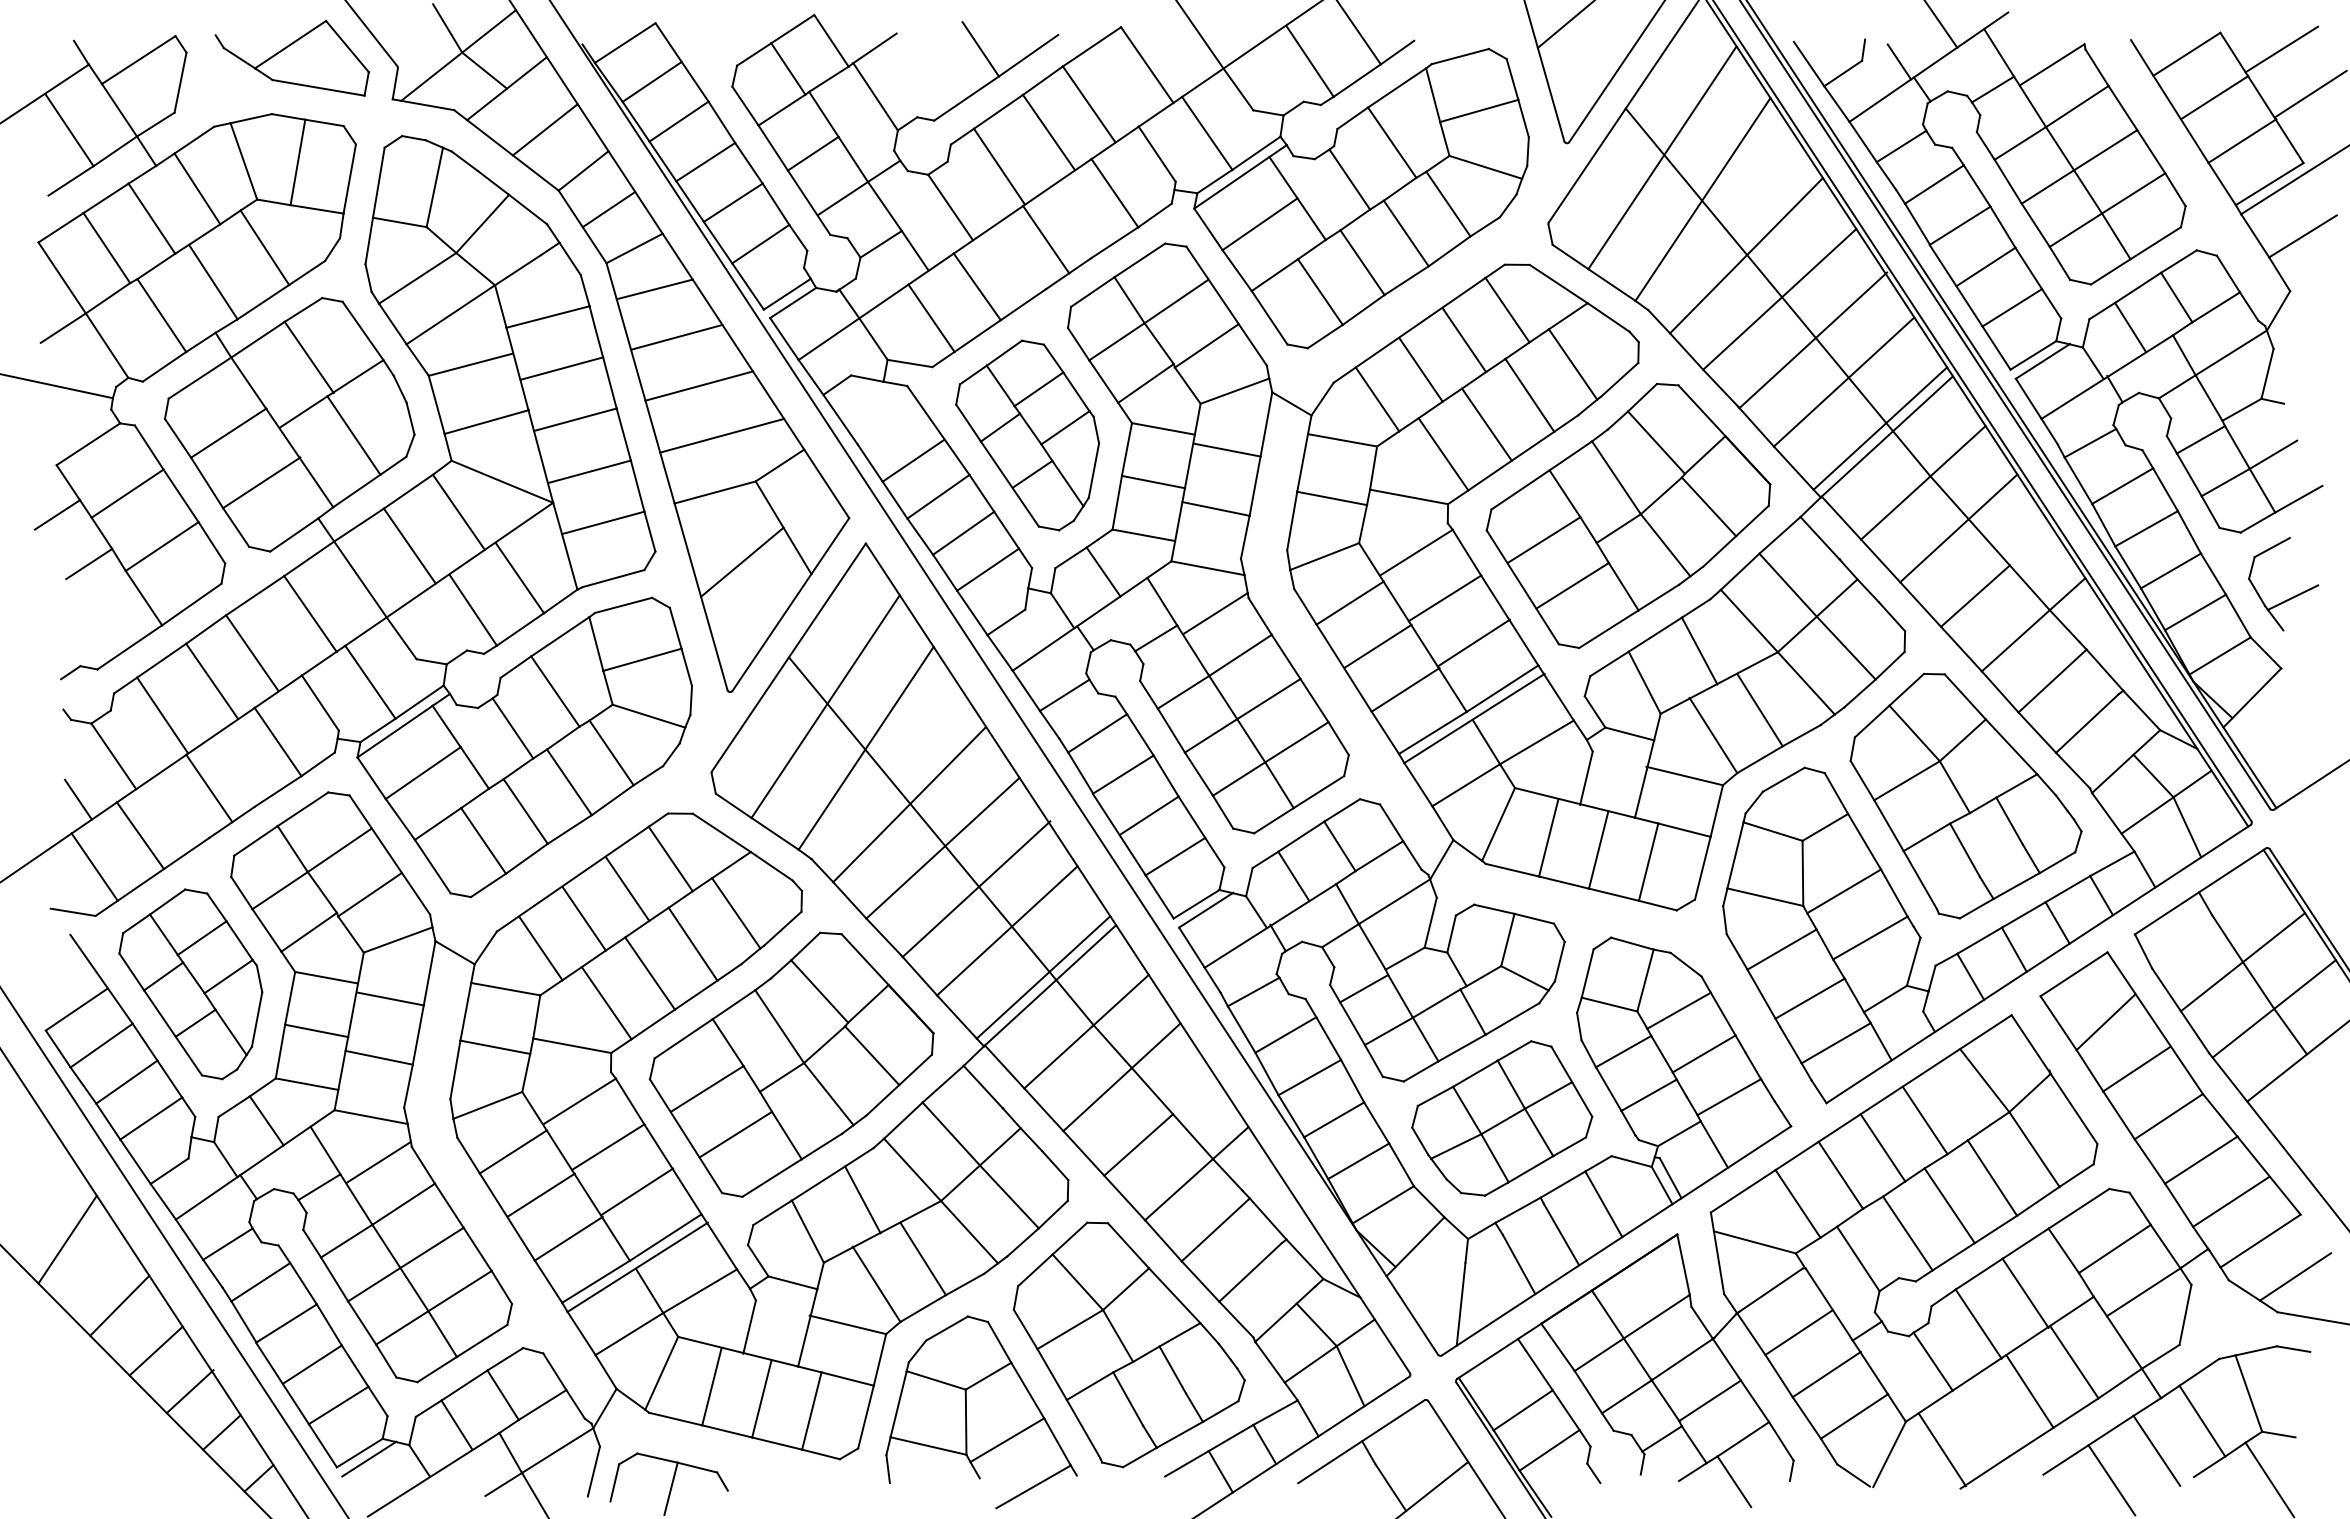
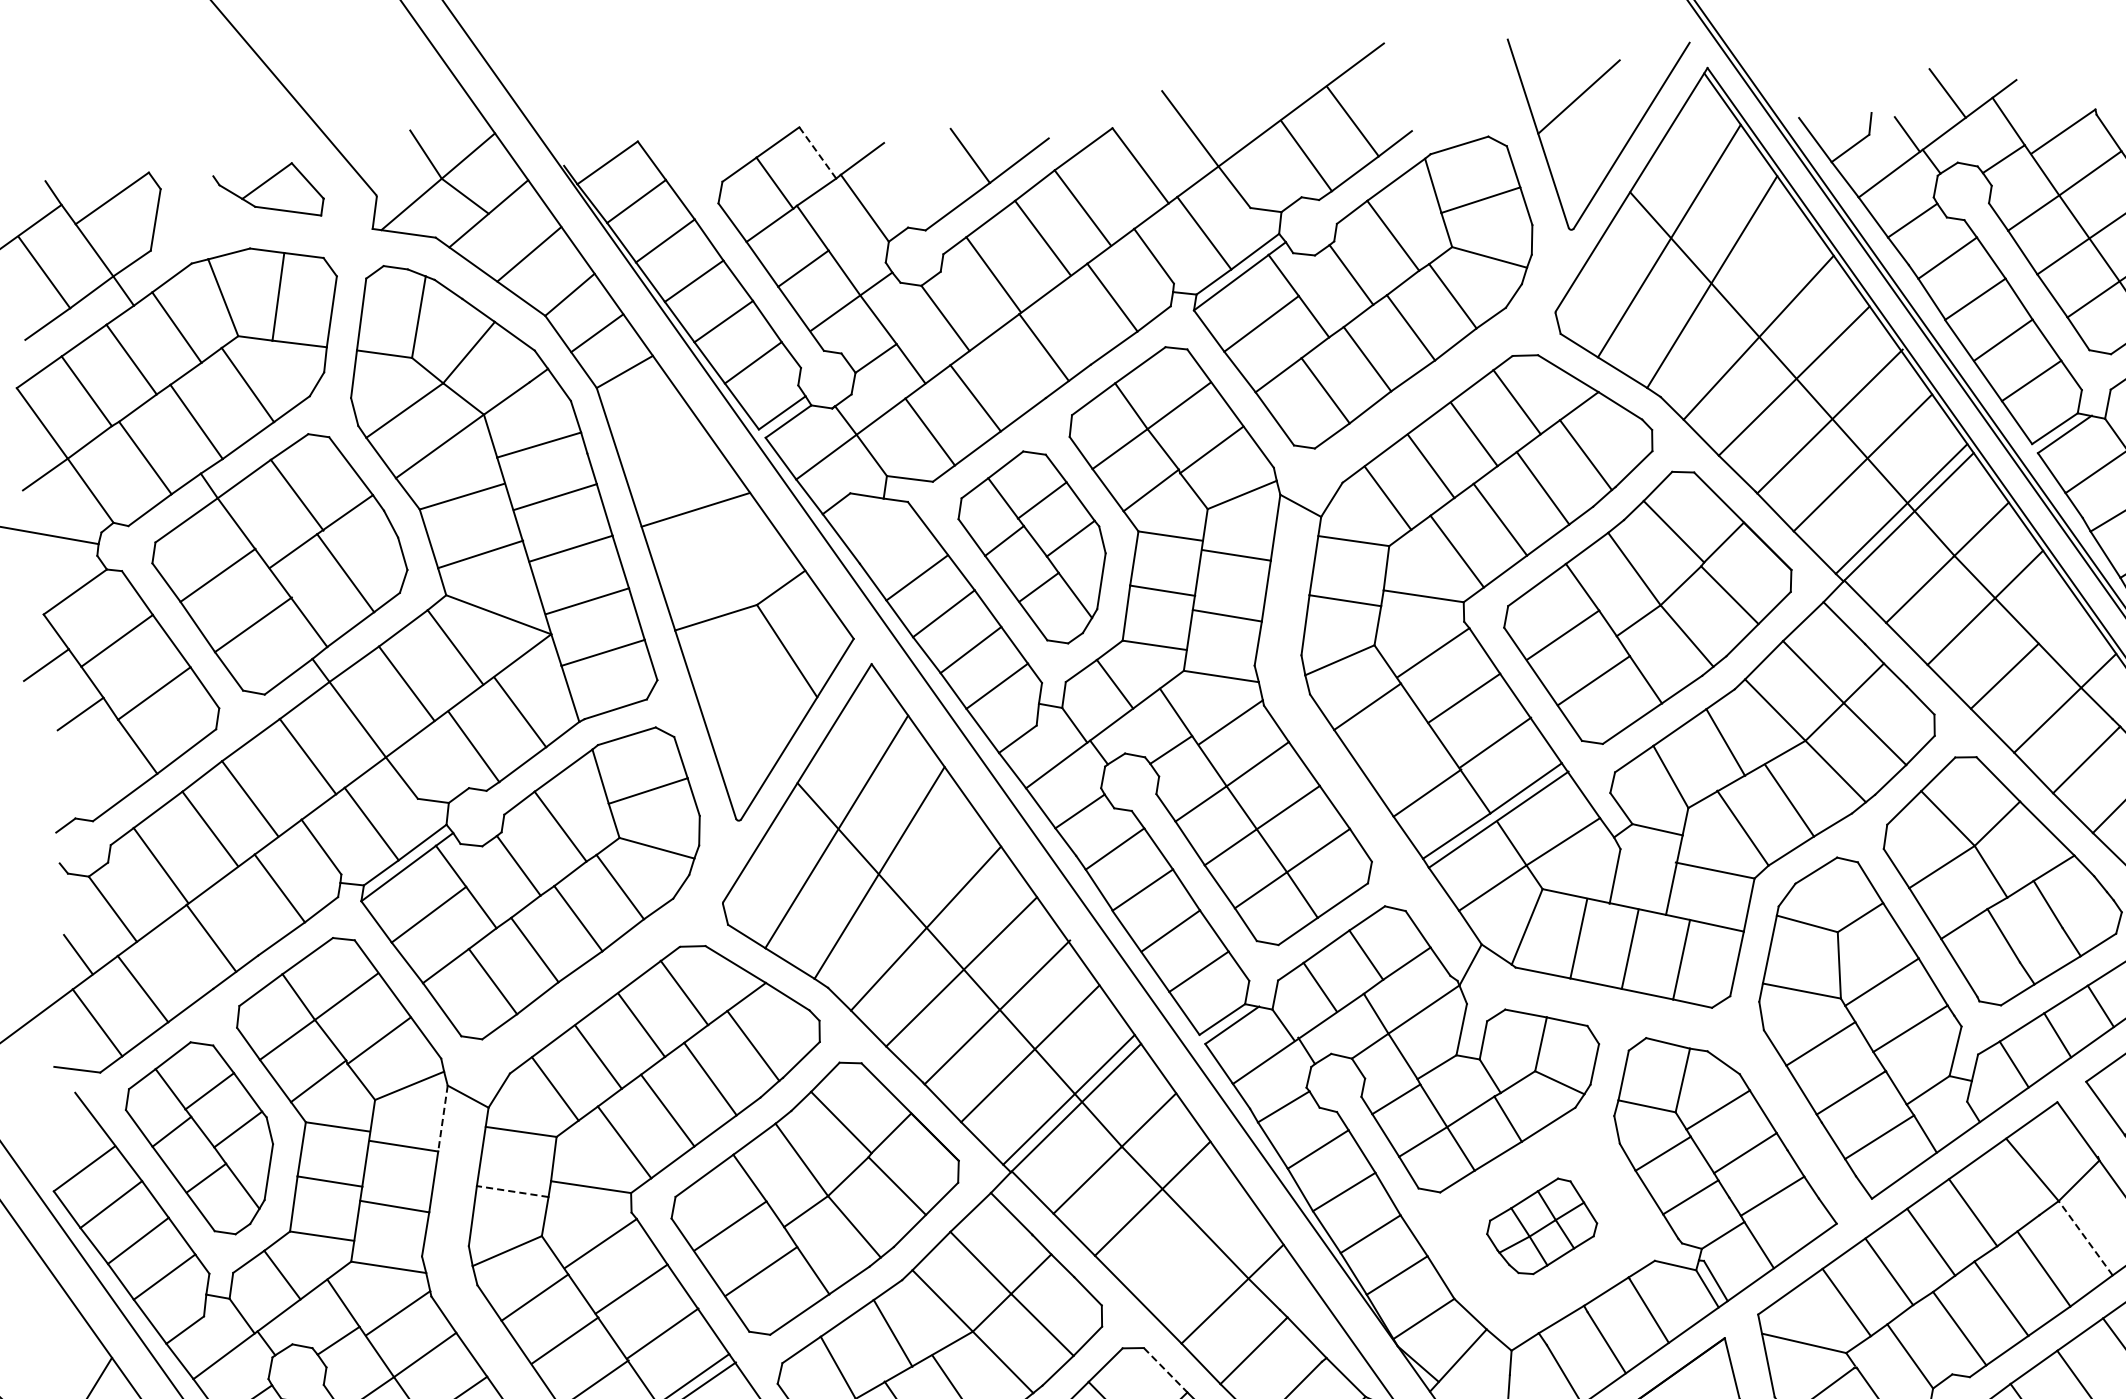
line: (831, 40) -> (817, 152), solid -> dashed
part: (291, 57) -> (267, 190), size x0.7
line: (654, 289) -> (646, 413), removed
line: (676, 336) -> (670, 460), removed
line: (722, 435) -> (721, 559), removed
line: (742, 561) -> (746, 687), removed
line: (1377, 645) -> (1397, 748), removed
line: (429, 973) -> (442, 1118), solid -> dashed
line: (495, 1047) -> (512, 1191), solid -> dashed
part: (1502, 1118) -> (1542, 1226), size x0.6
line: (1138, 1144) -> (1172, 1266), removed
line: (2034, 1149) -> (2085, 1238), solid -> dashed
line: (1128, 1246) -> (1165, 1370), solid -> dashed

